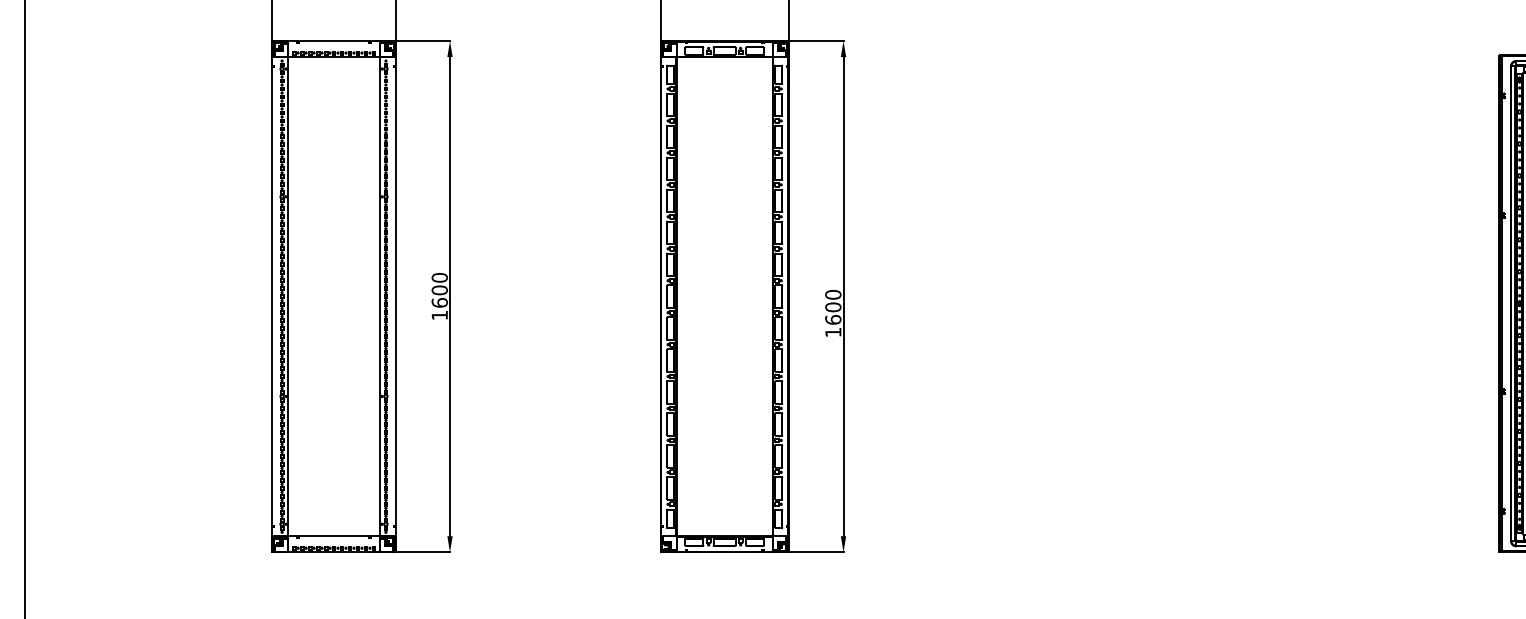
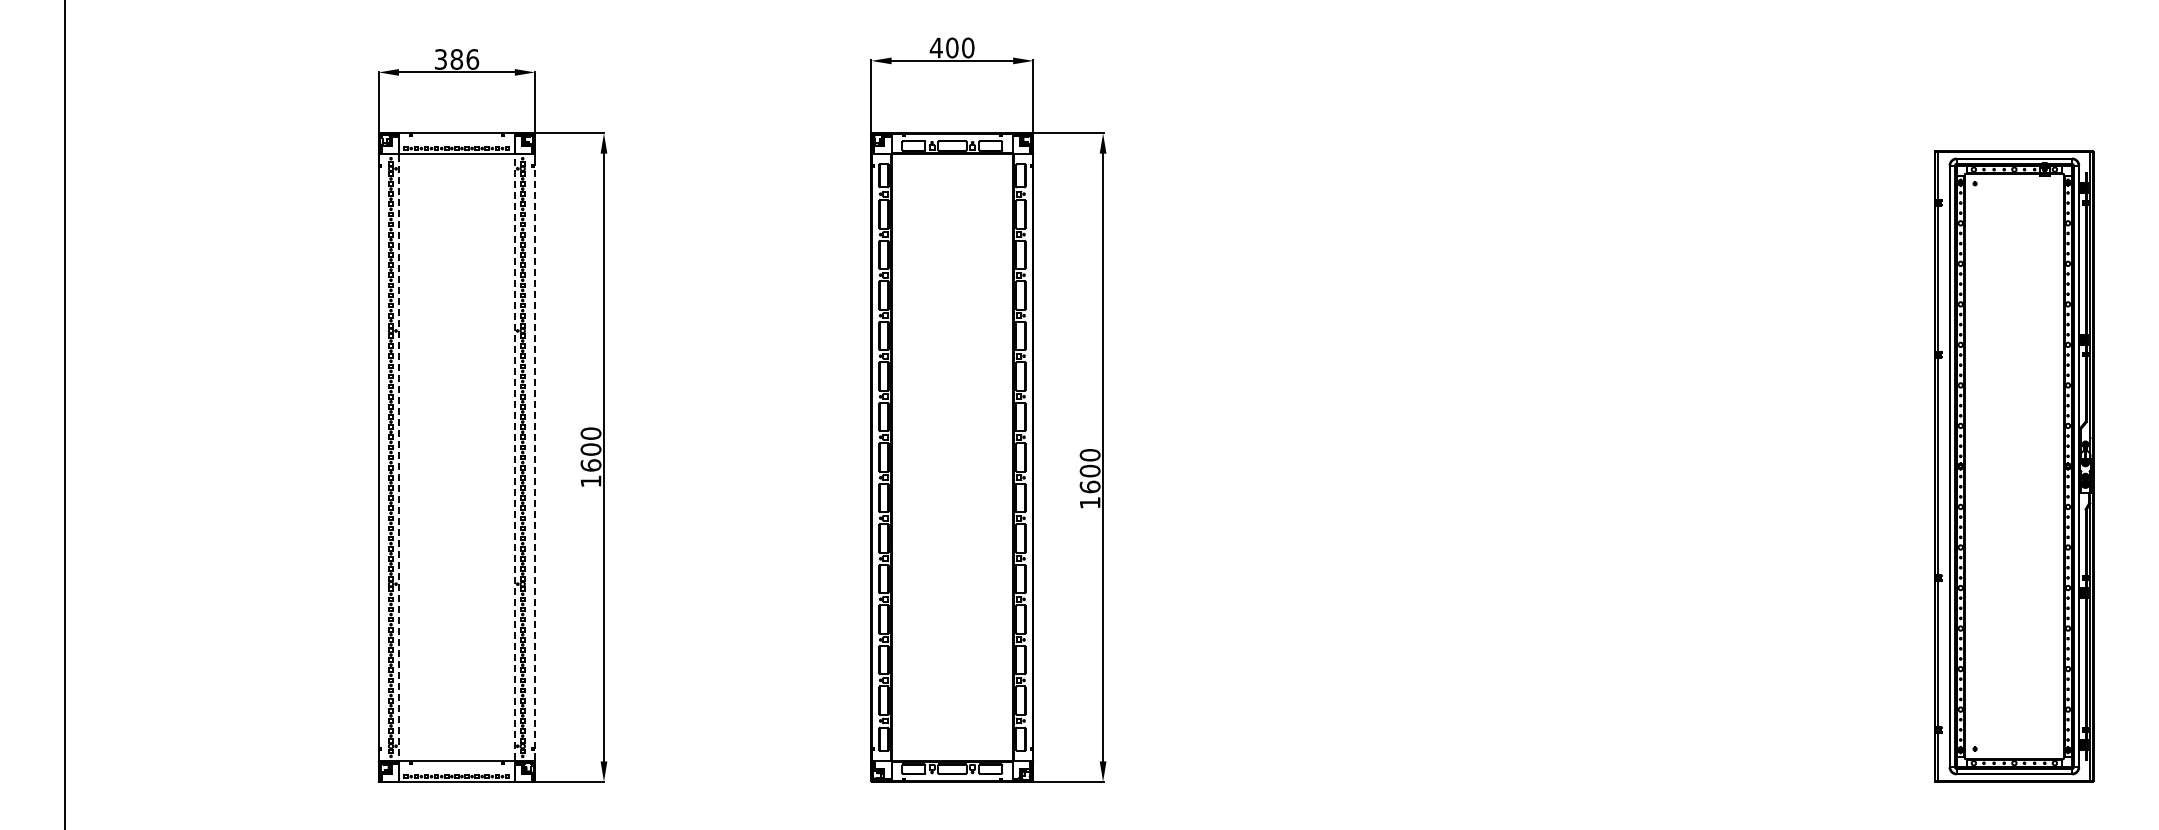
line: (379, 296) -> (514, 457), solid -> dashed
line: (396, 296) -> (535, 457), solid -> dashed
line: (288, 297) -> (398, 458), solid -> dashed

